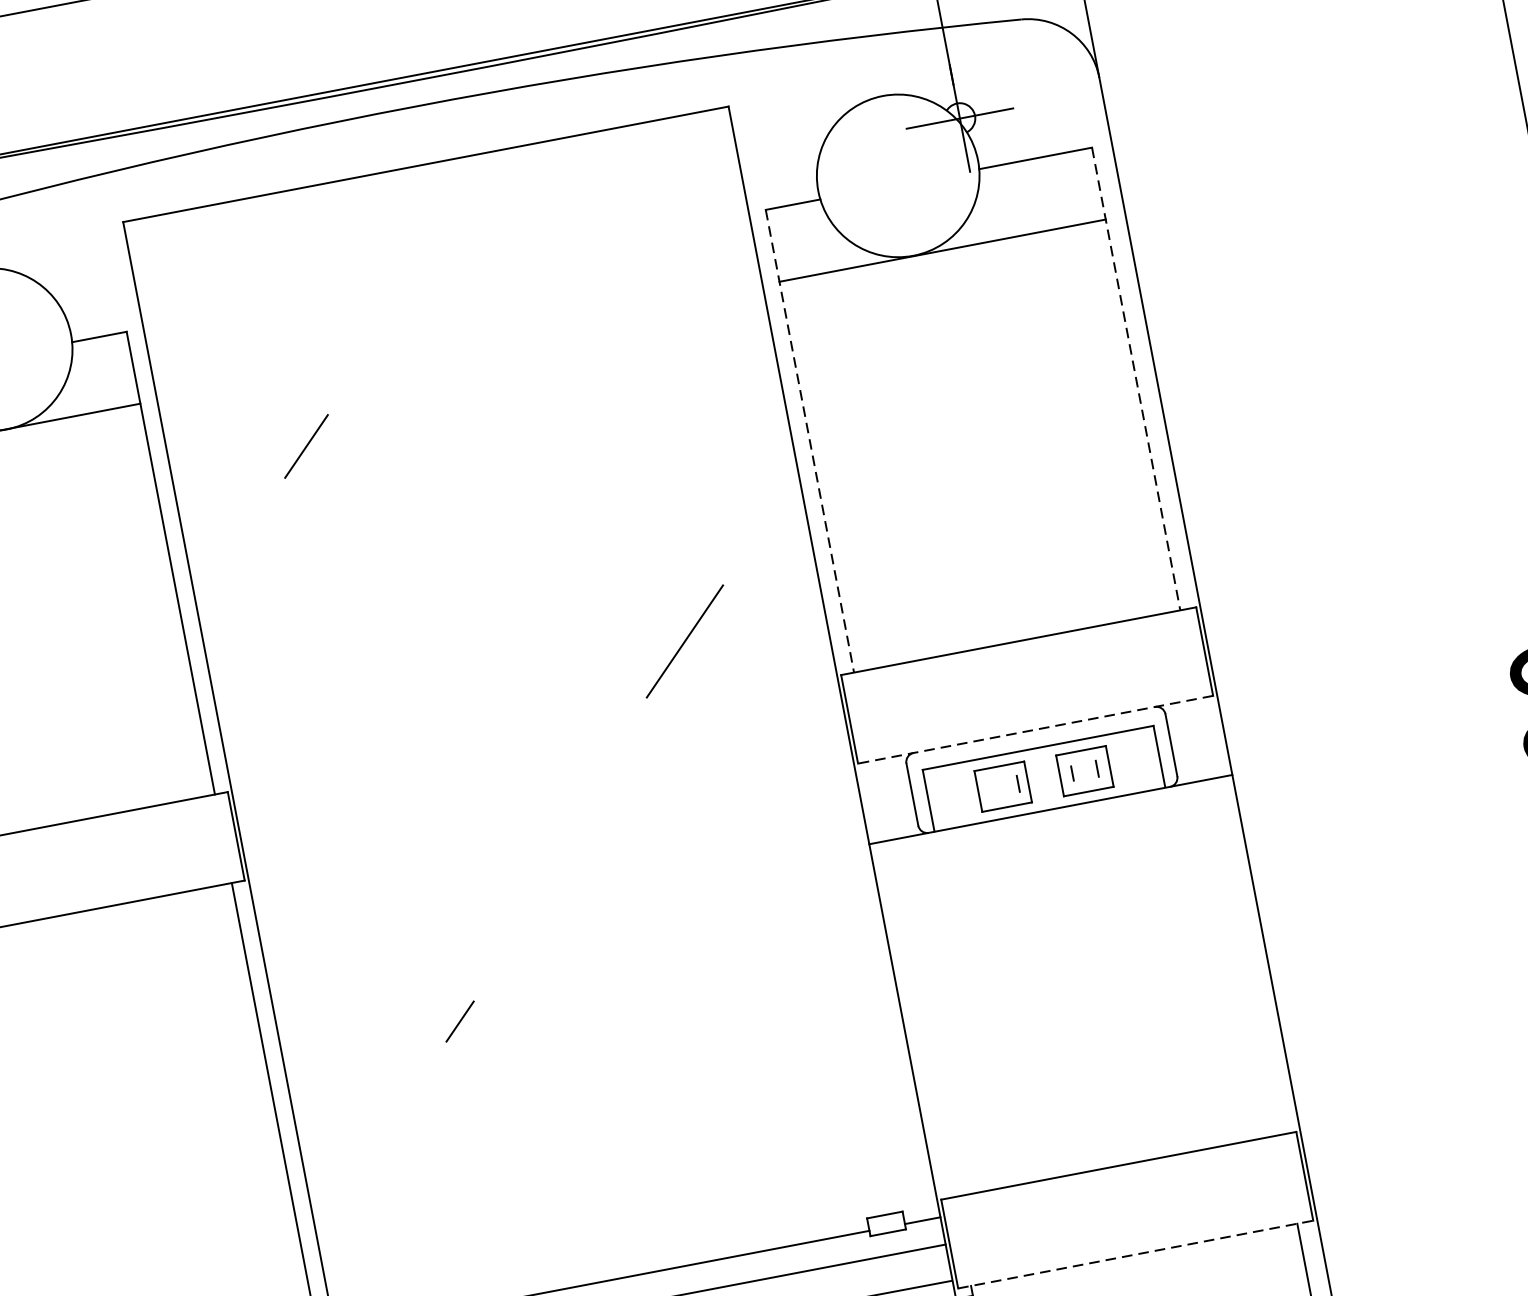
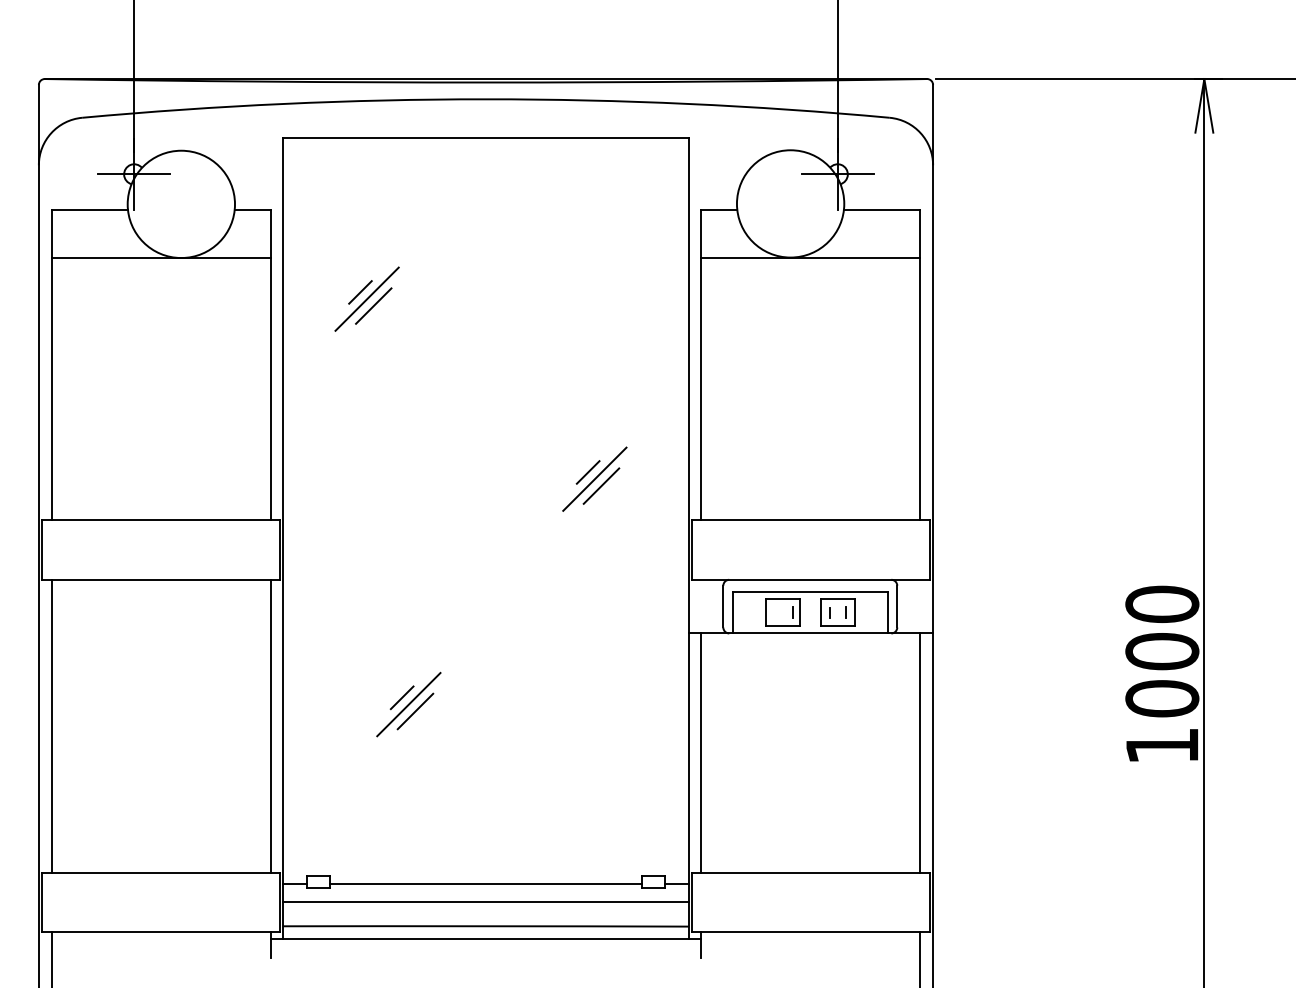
line: (1135, 379) -> (919, 365), dashed -> solid
line: (282, 429) -> (360, 292), added
line: (293, 437) -> (366, 298), added
line: (809, 442) -> (700, 365), dashed -> solid
line: (672, 633) -> (587, 472), added
line: (696, 648) -> (601, 485), added
line: (1034, 729) -> (810, 579), dashed -> solid
line: (1245, 956) -> (919, 752), added
line: (919, 1018) -> (700, 752), added
line: (471, 1029) -> (408, 704), added
line: (483, 1038) -> (415, 711), added
line: (1136, 1254) -> (811, 932), dashed -> solid

